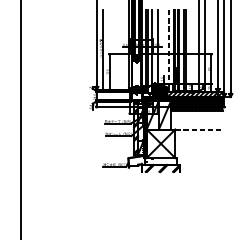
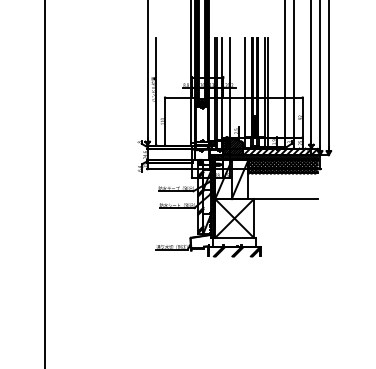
line: (169, 46) -> (245, 87), dashed -> solid
line: (198, 129) -> (285, 199), dashed -> solid

